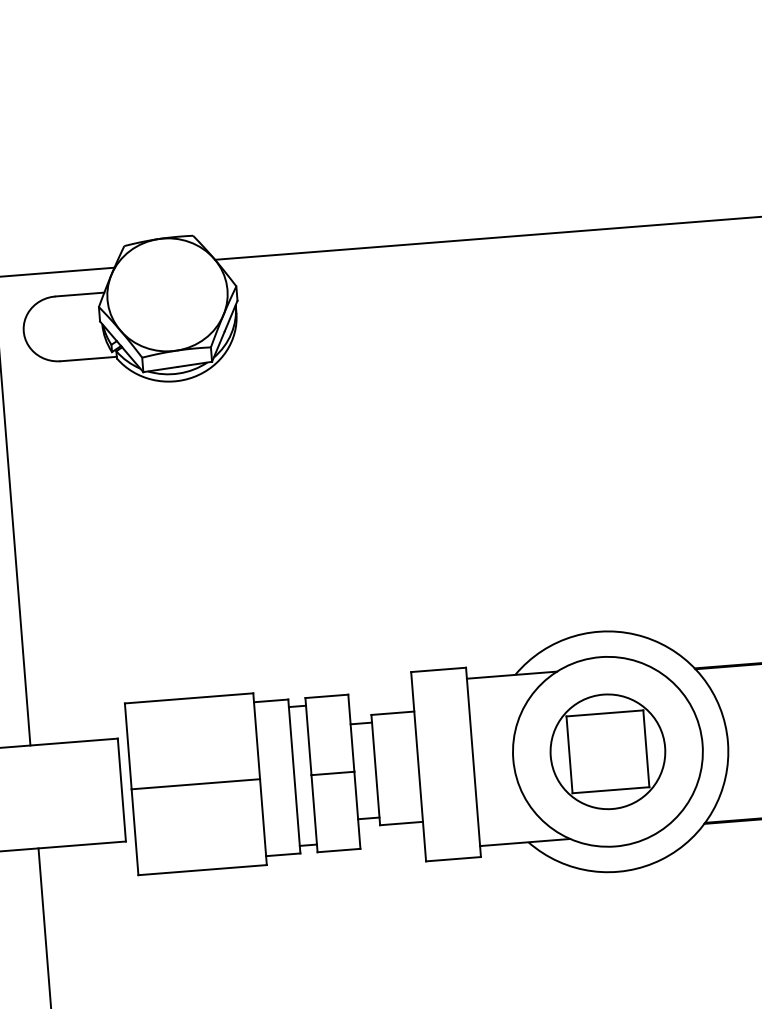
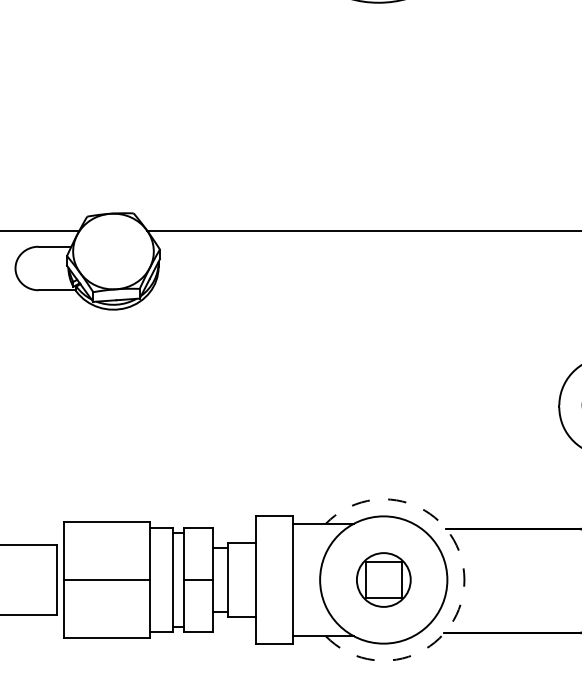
arc: (728, 743) -> (464, 580), solid -> dashed
part: (607, 751) -> (383, 579), size x0.7

